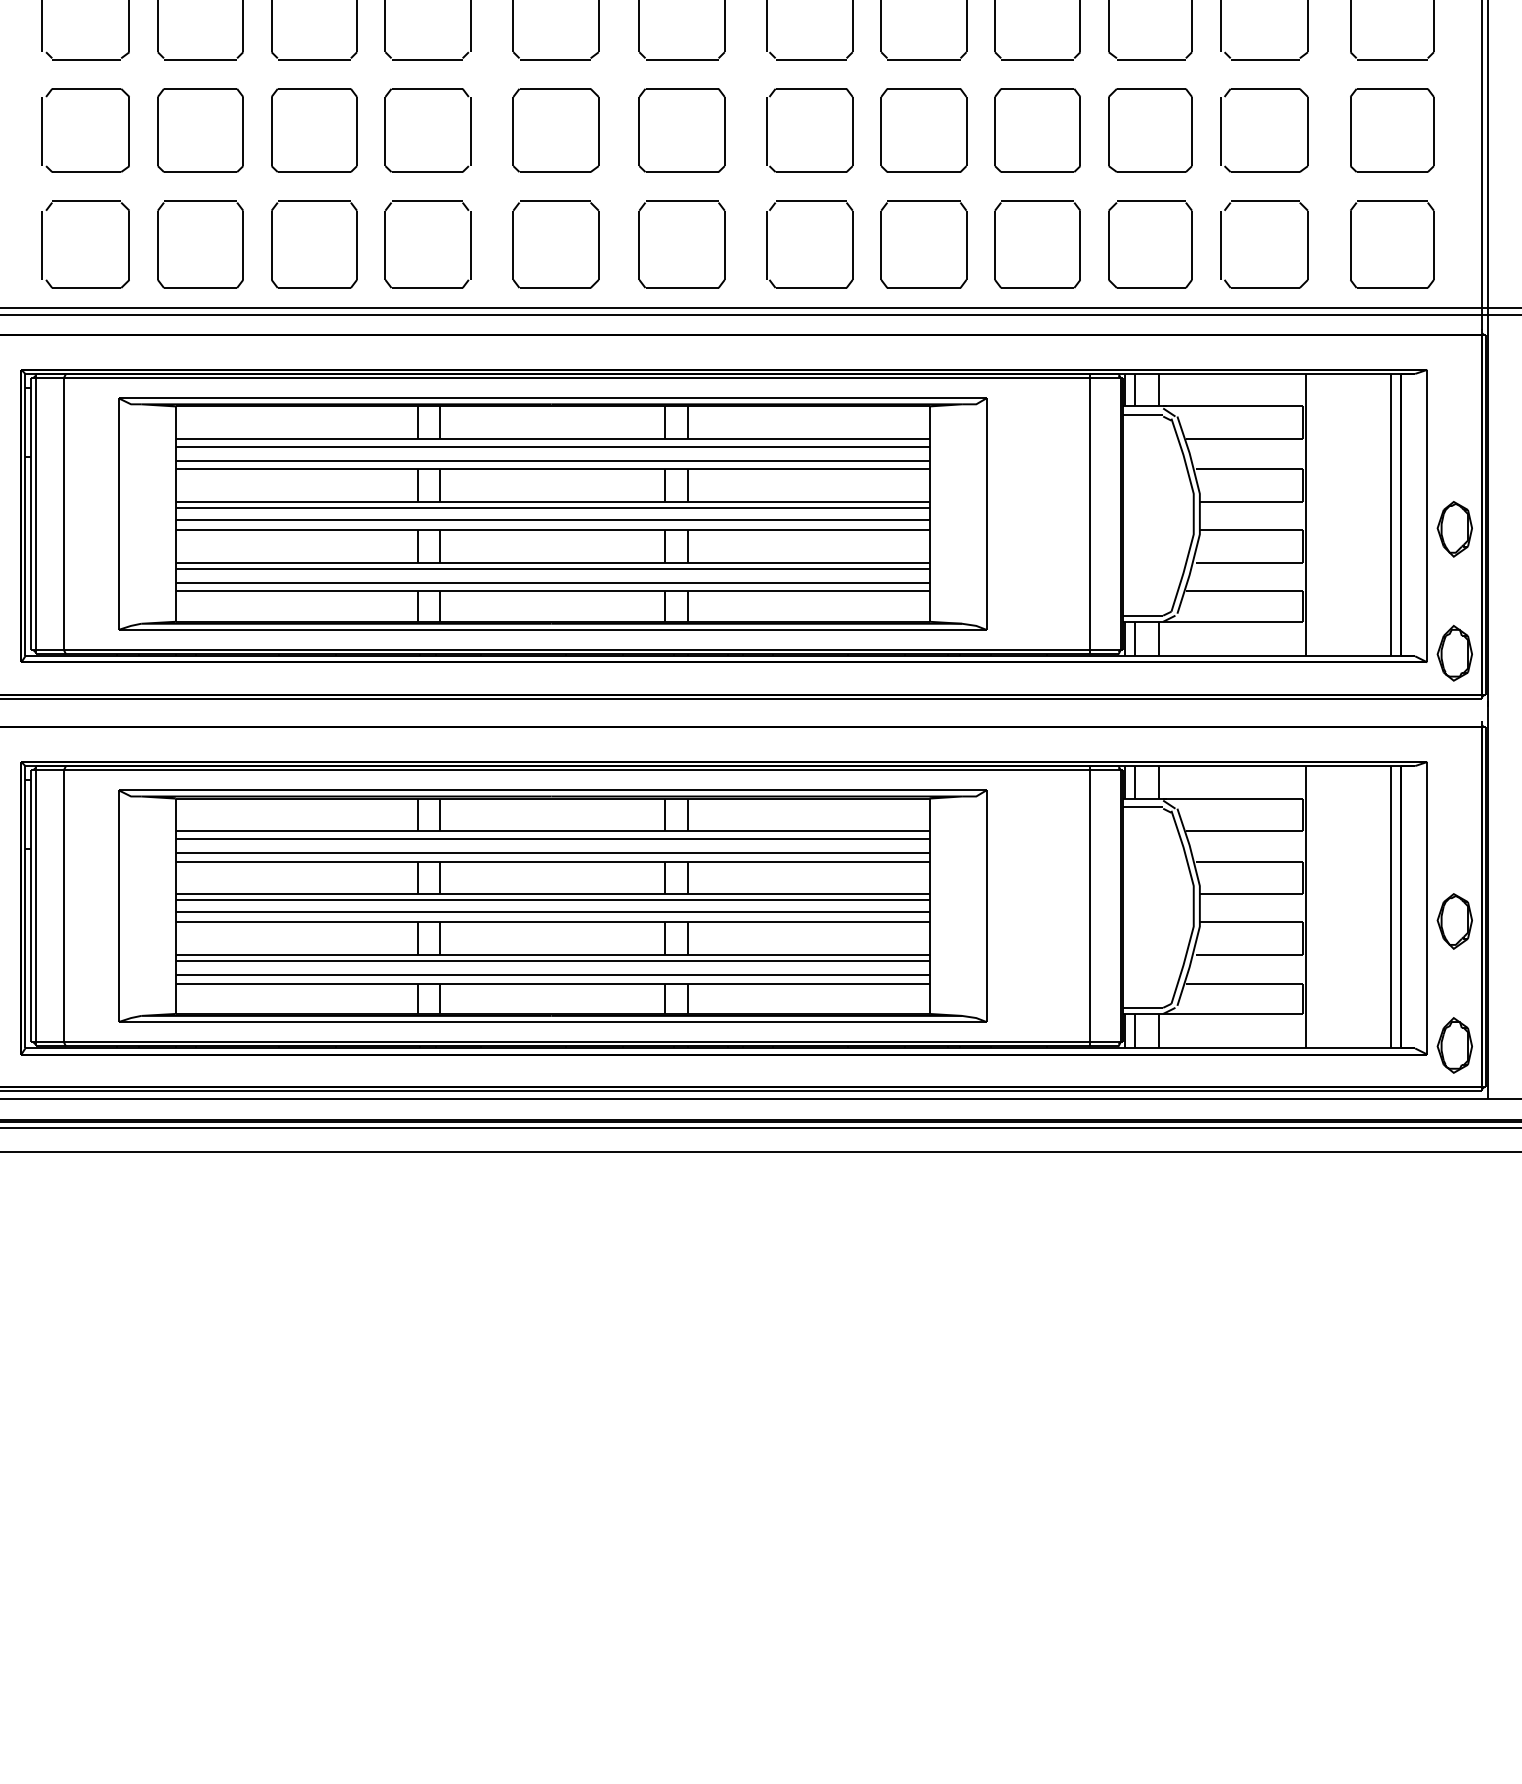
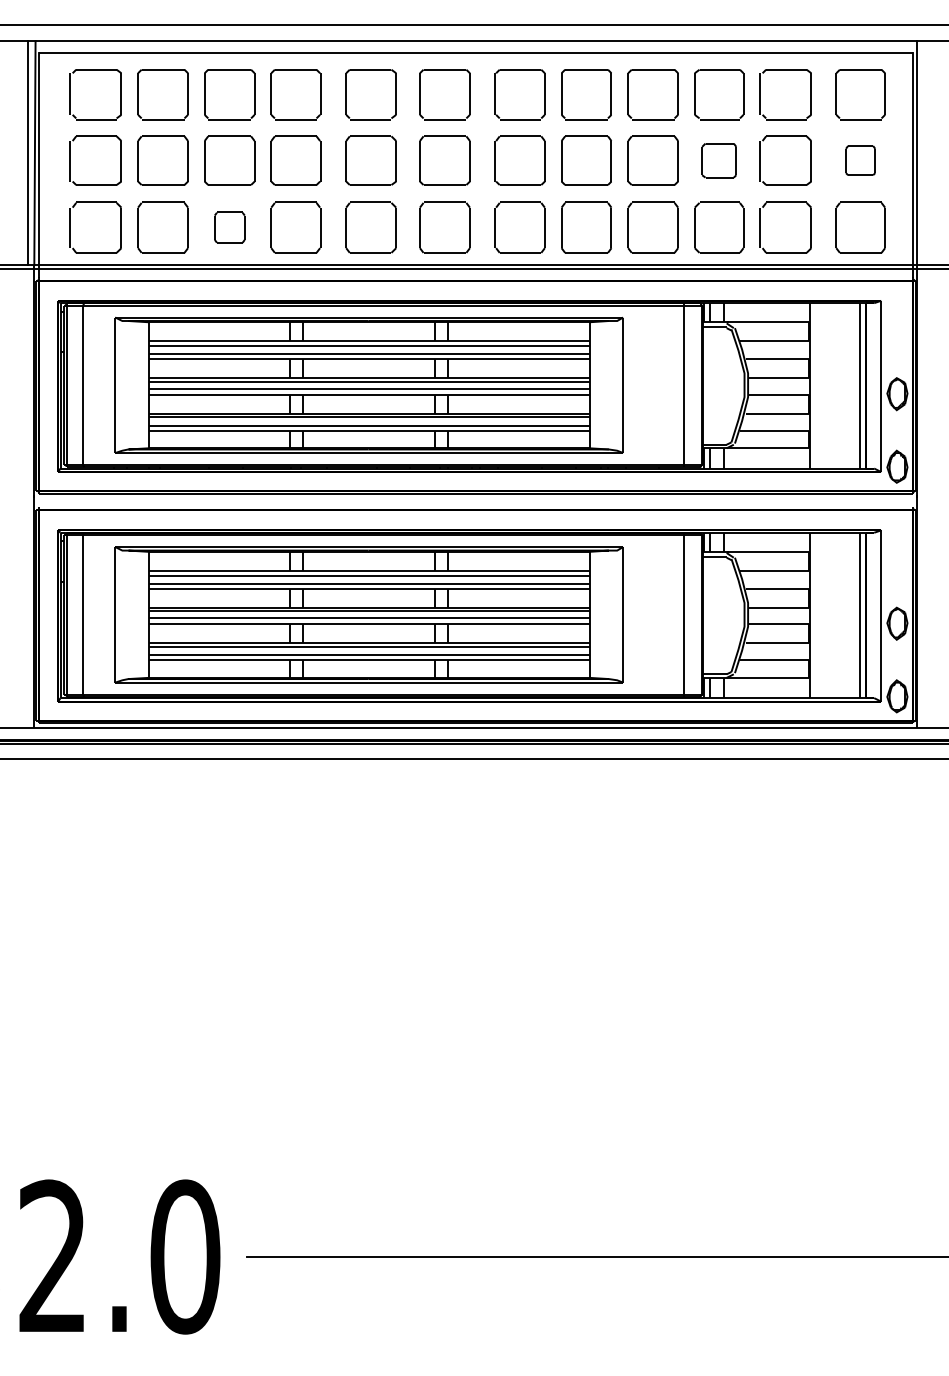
part: (1150, 130) -> (719, 160), size x0.7
part: (1391, 130) -> (860, 160), size x0.6
part: (314, 244) -> (229, 227), size x0.6

